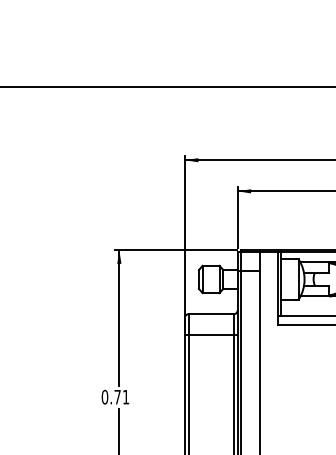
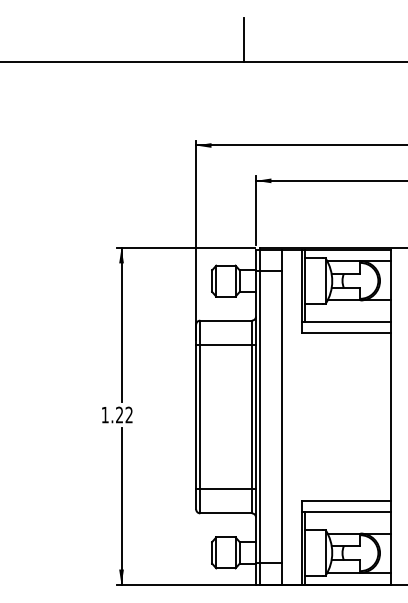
line: (227, 67) -> (244, 40), added
text: (114, 396) -> (116, 414), 0.71 -> 1.22

